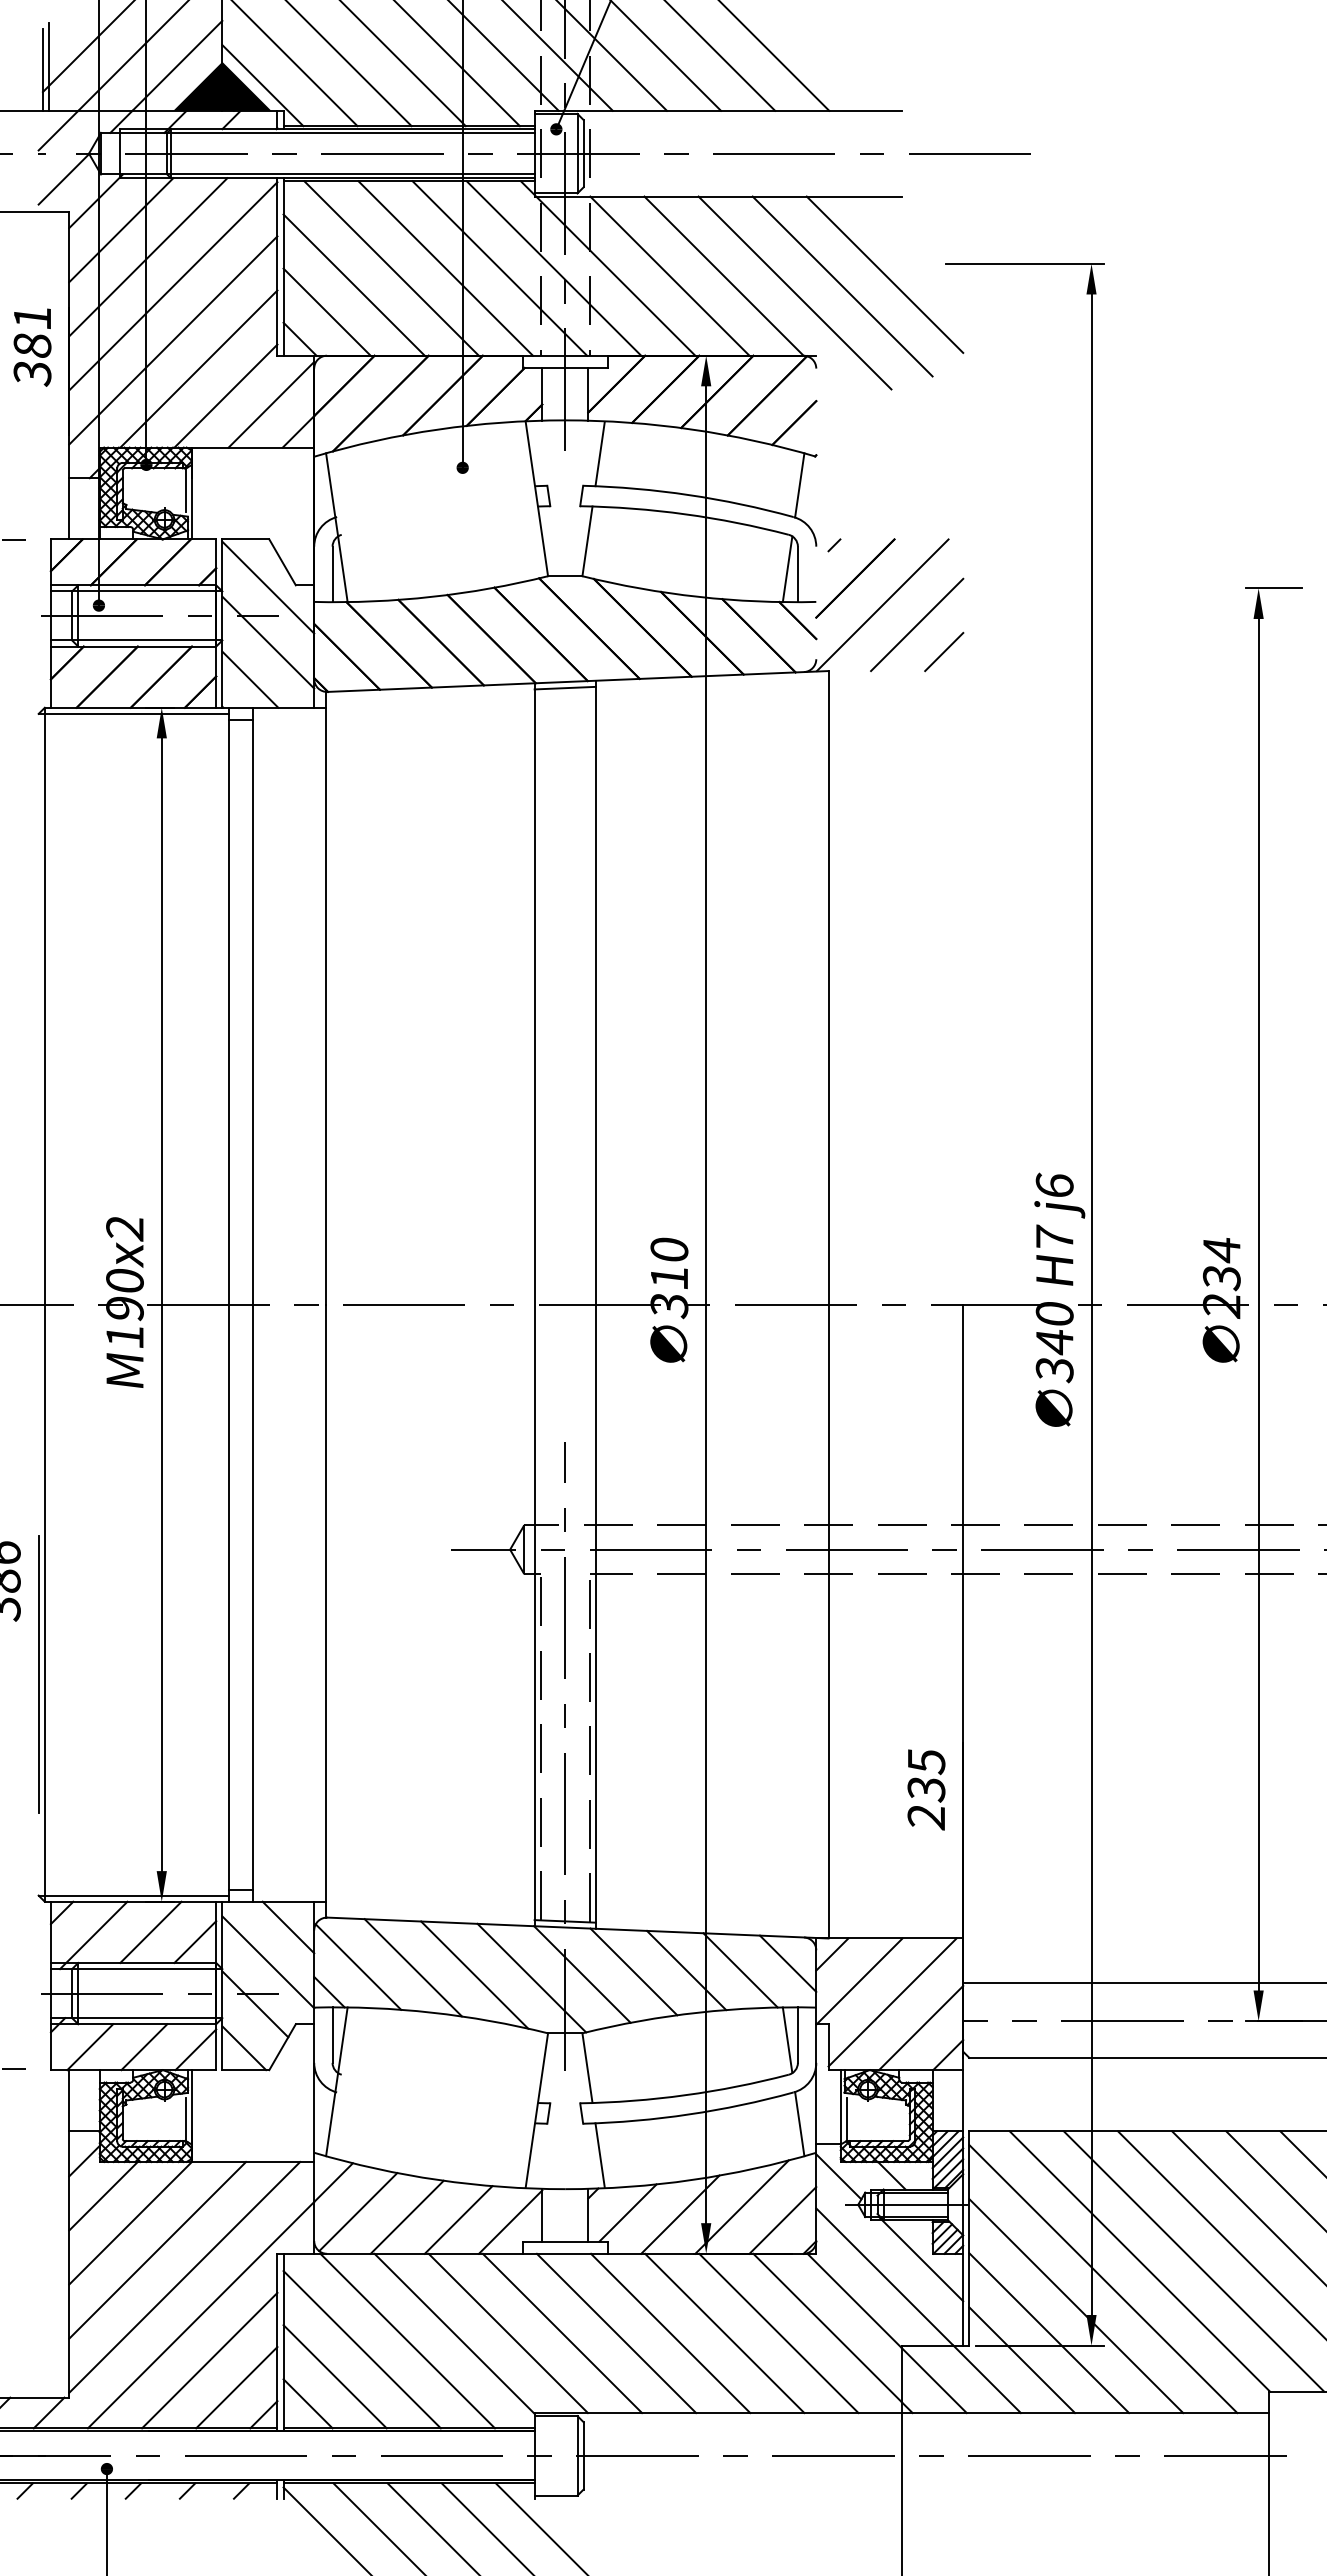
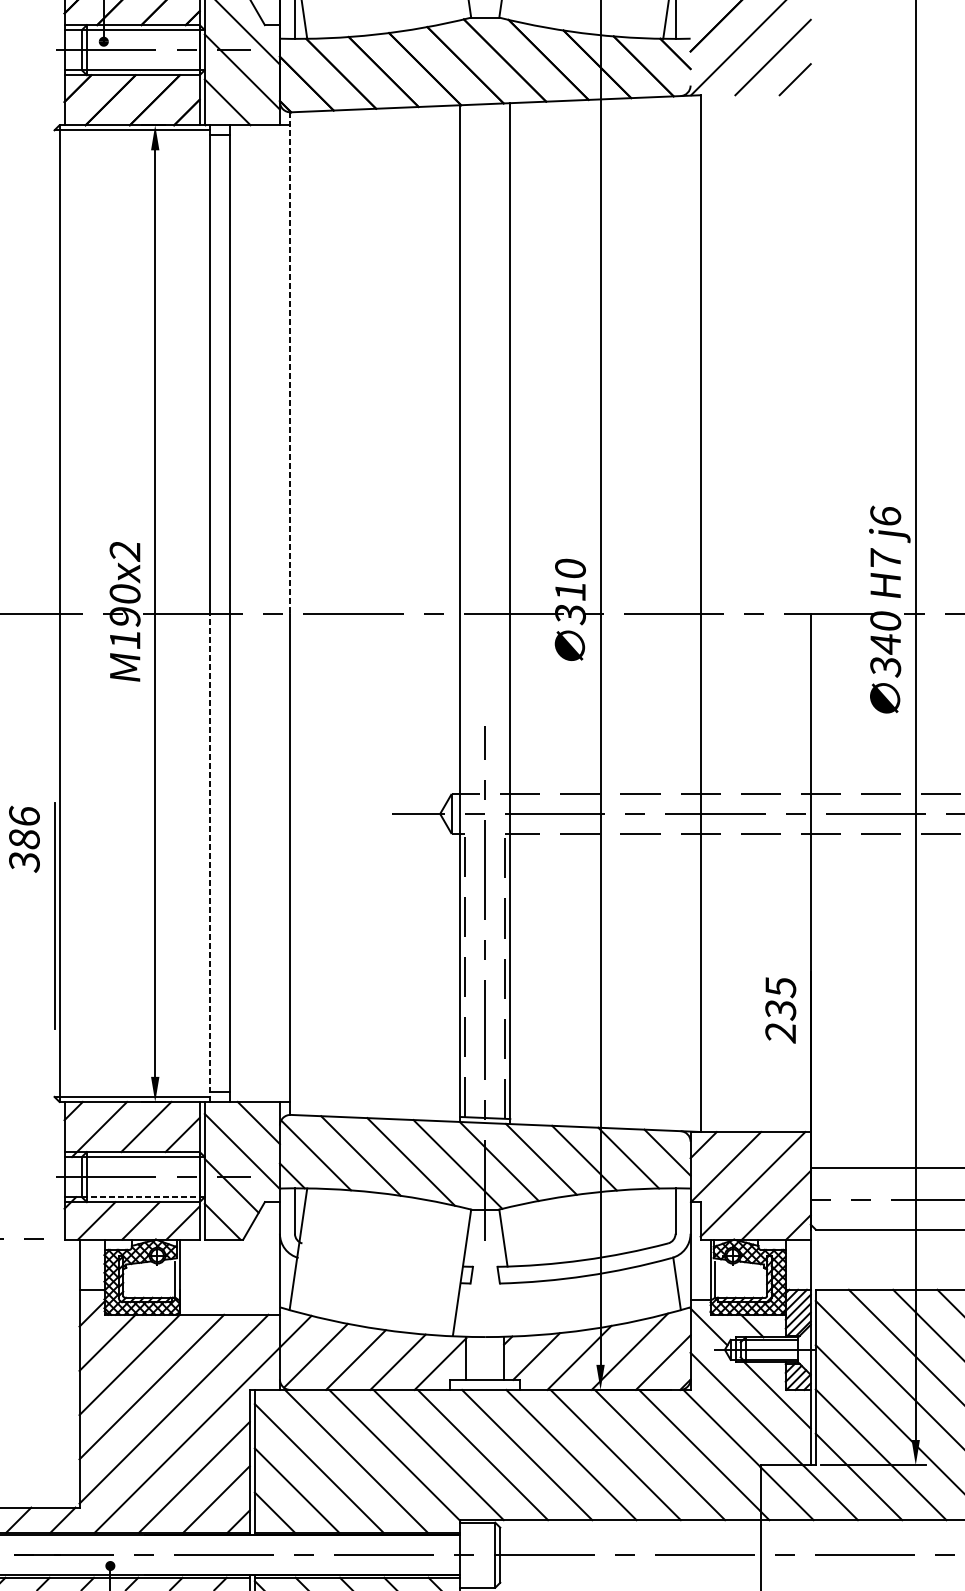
line: (564, 687) -> (484, 108), removed
line: (326, 998) -> (289, 363), solid -> dashed
line: (228, 1602) -> (209, 857), solid -> dashed
line: (147, 2018) -> (143, 1197), solid -> dashed
line: (787, 2040) -> (667, 1215), removed
line: (599, 2154) -> (513, 1308), removed

